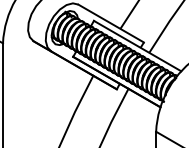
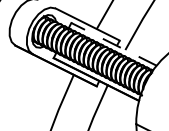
line: (137, 45) -> (113, 43), solid -> dashed

